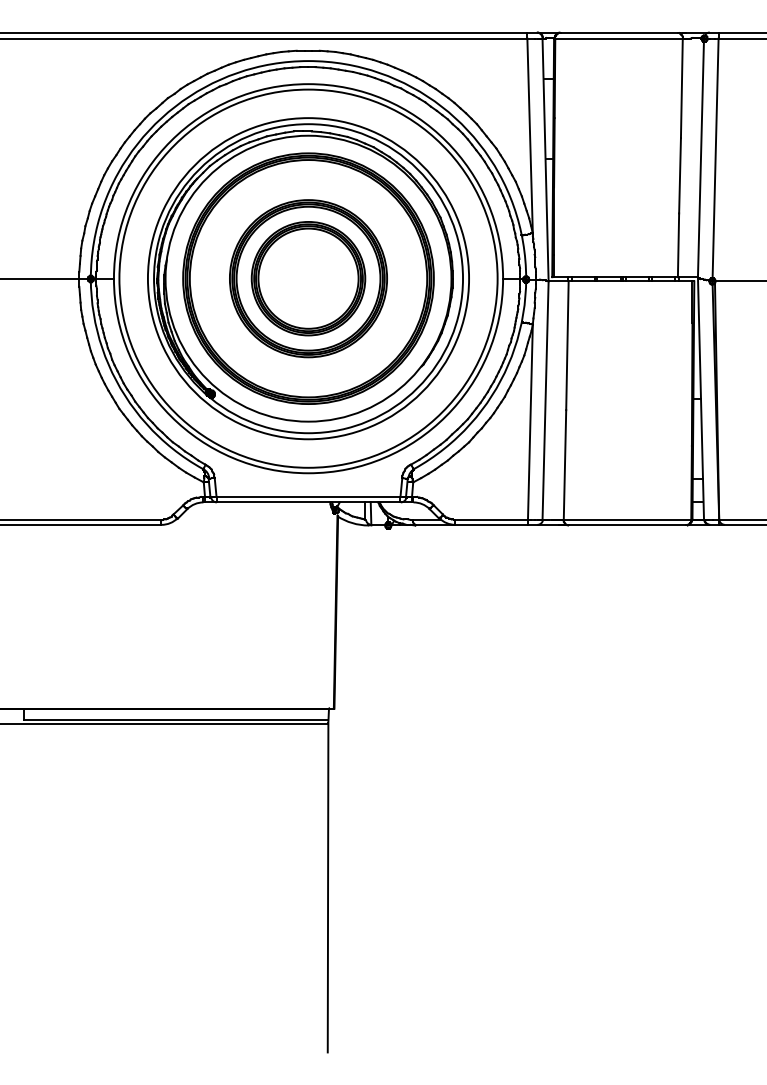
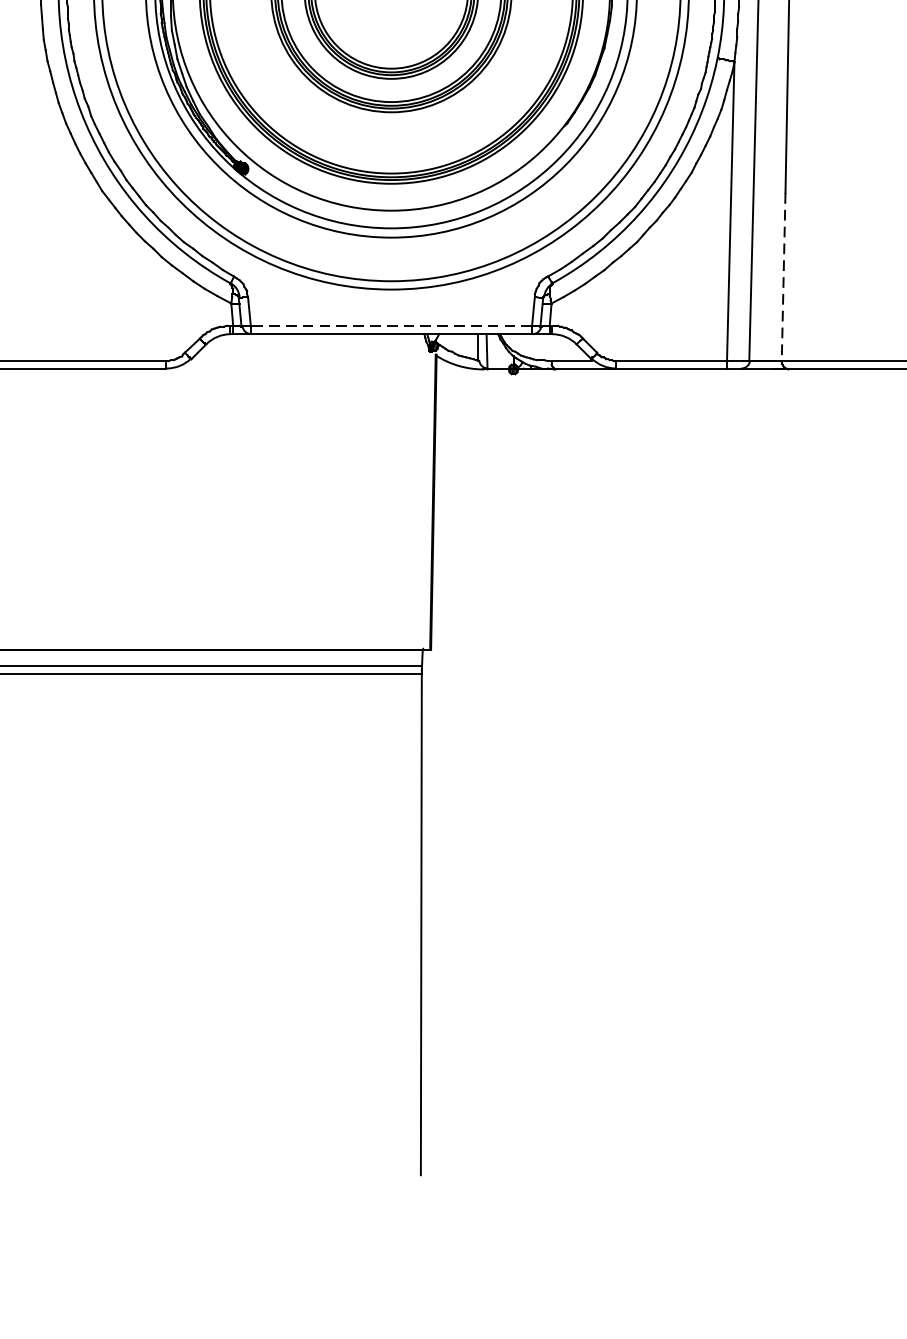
line: (565, 465) -> (784, 277), solid -> dashed
line: (308, 496) -> (391, 325), solid -> dashed

